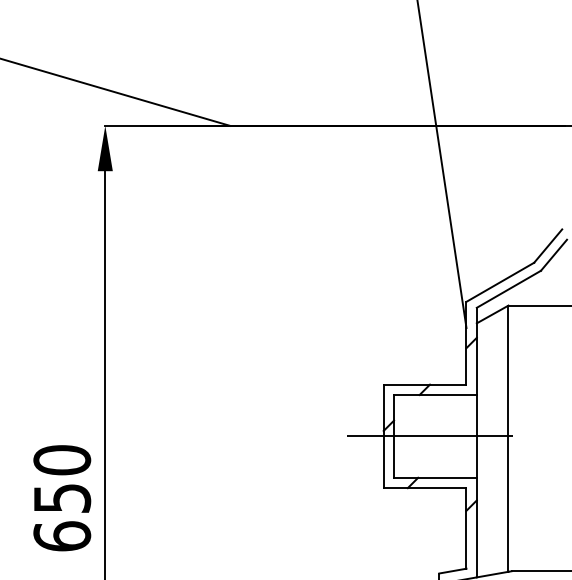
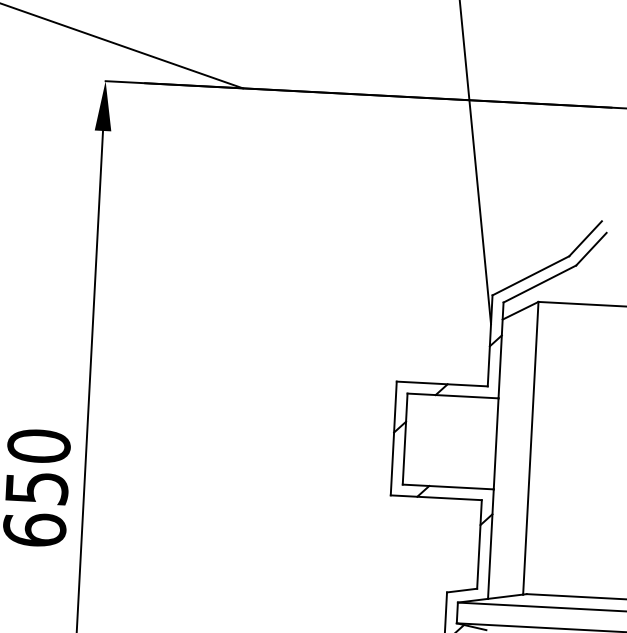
line: (430, 436) -> (445, 441), removed

